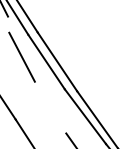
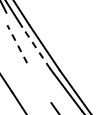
line: (22, 56) -> (17, 43), solid -> dashed
line: (45, 61) -> (35, 47), solid -> dashed

